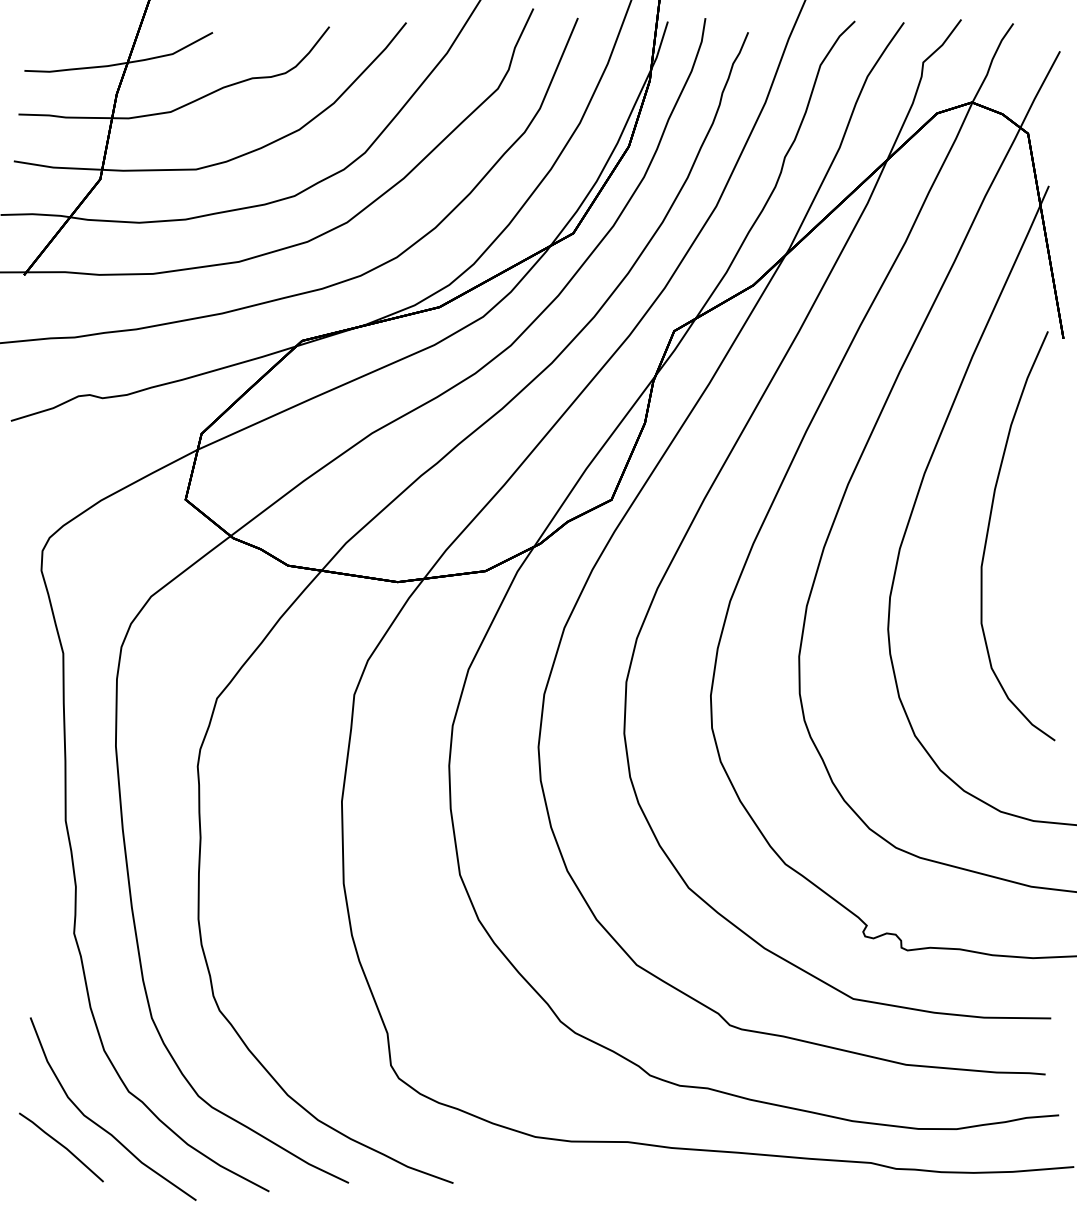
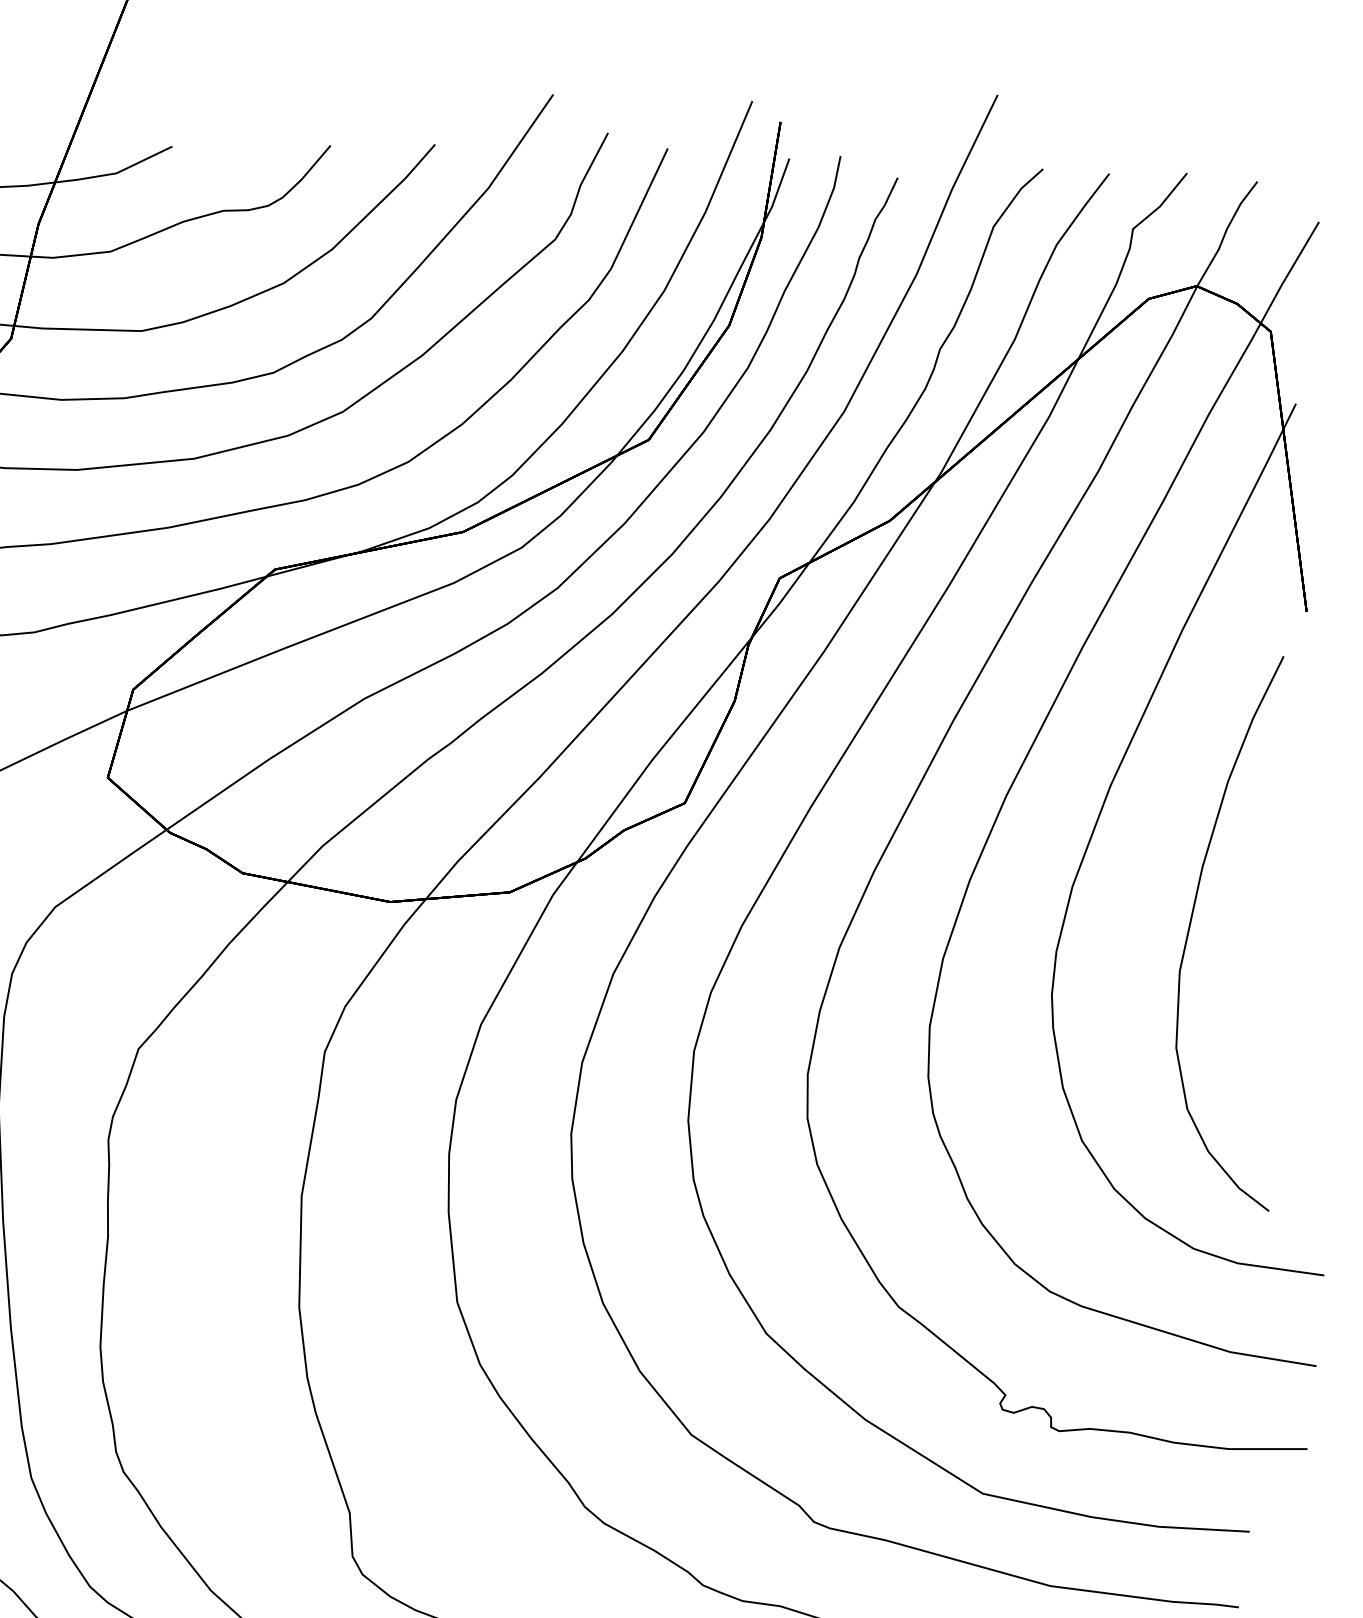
curve: (988, 534) -> (1191, 927), moved

